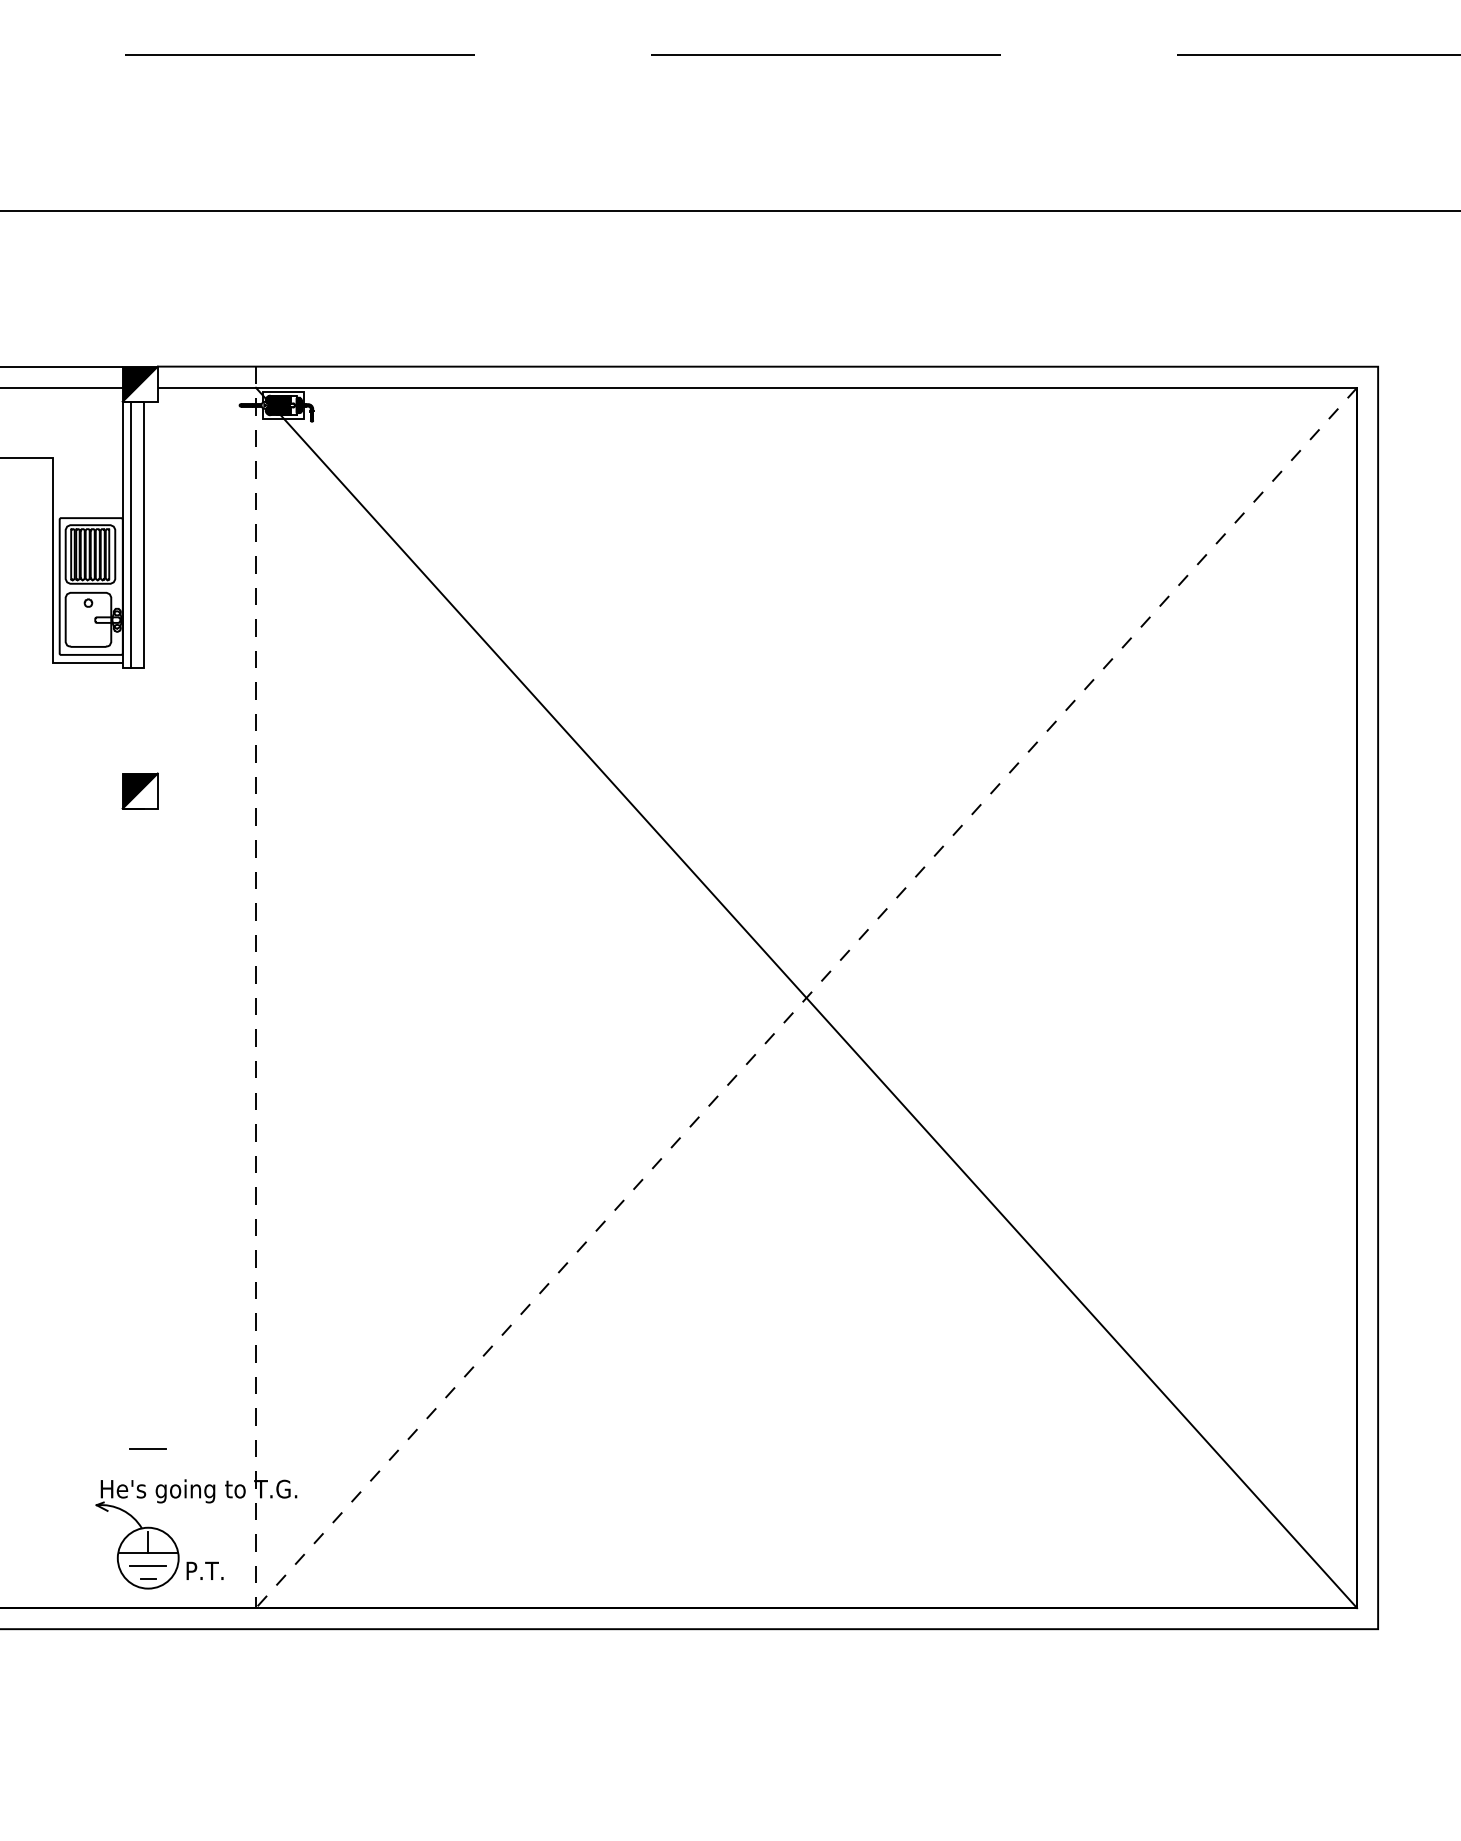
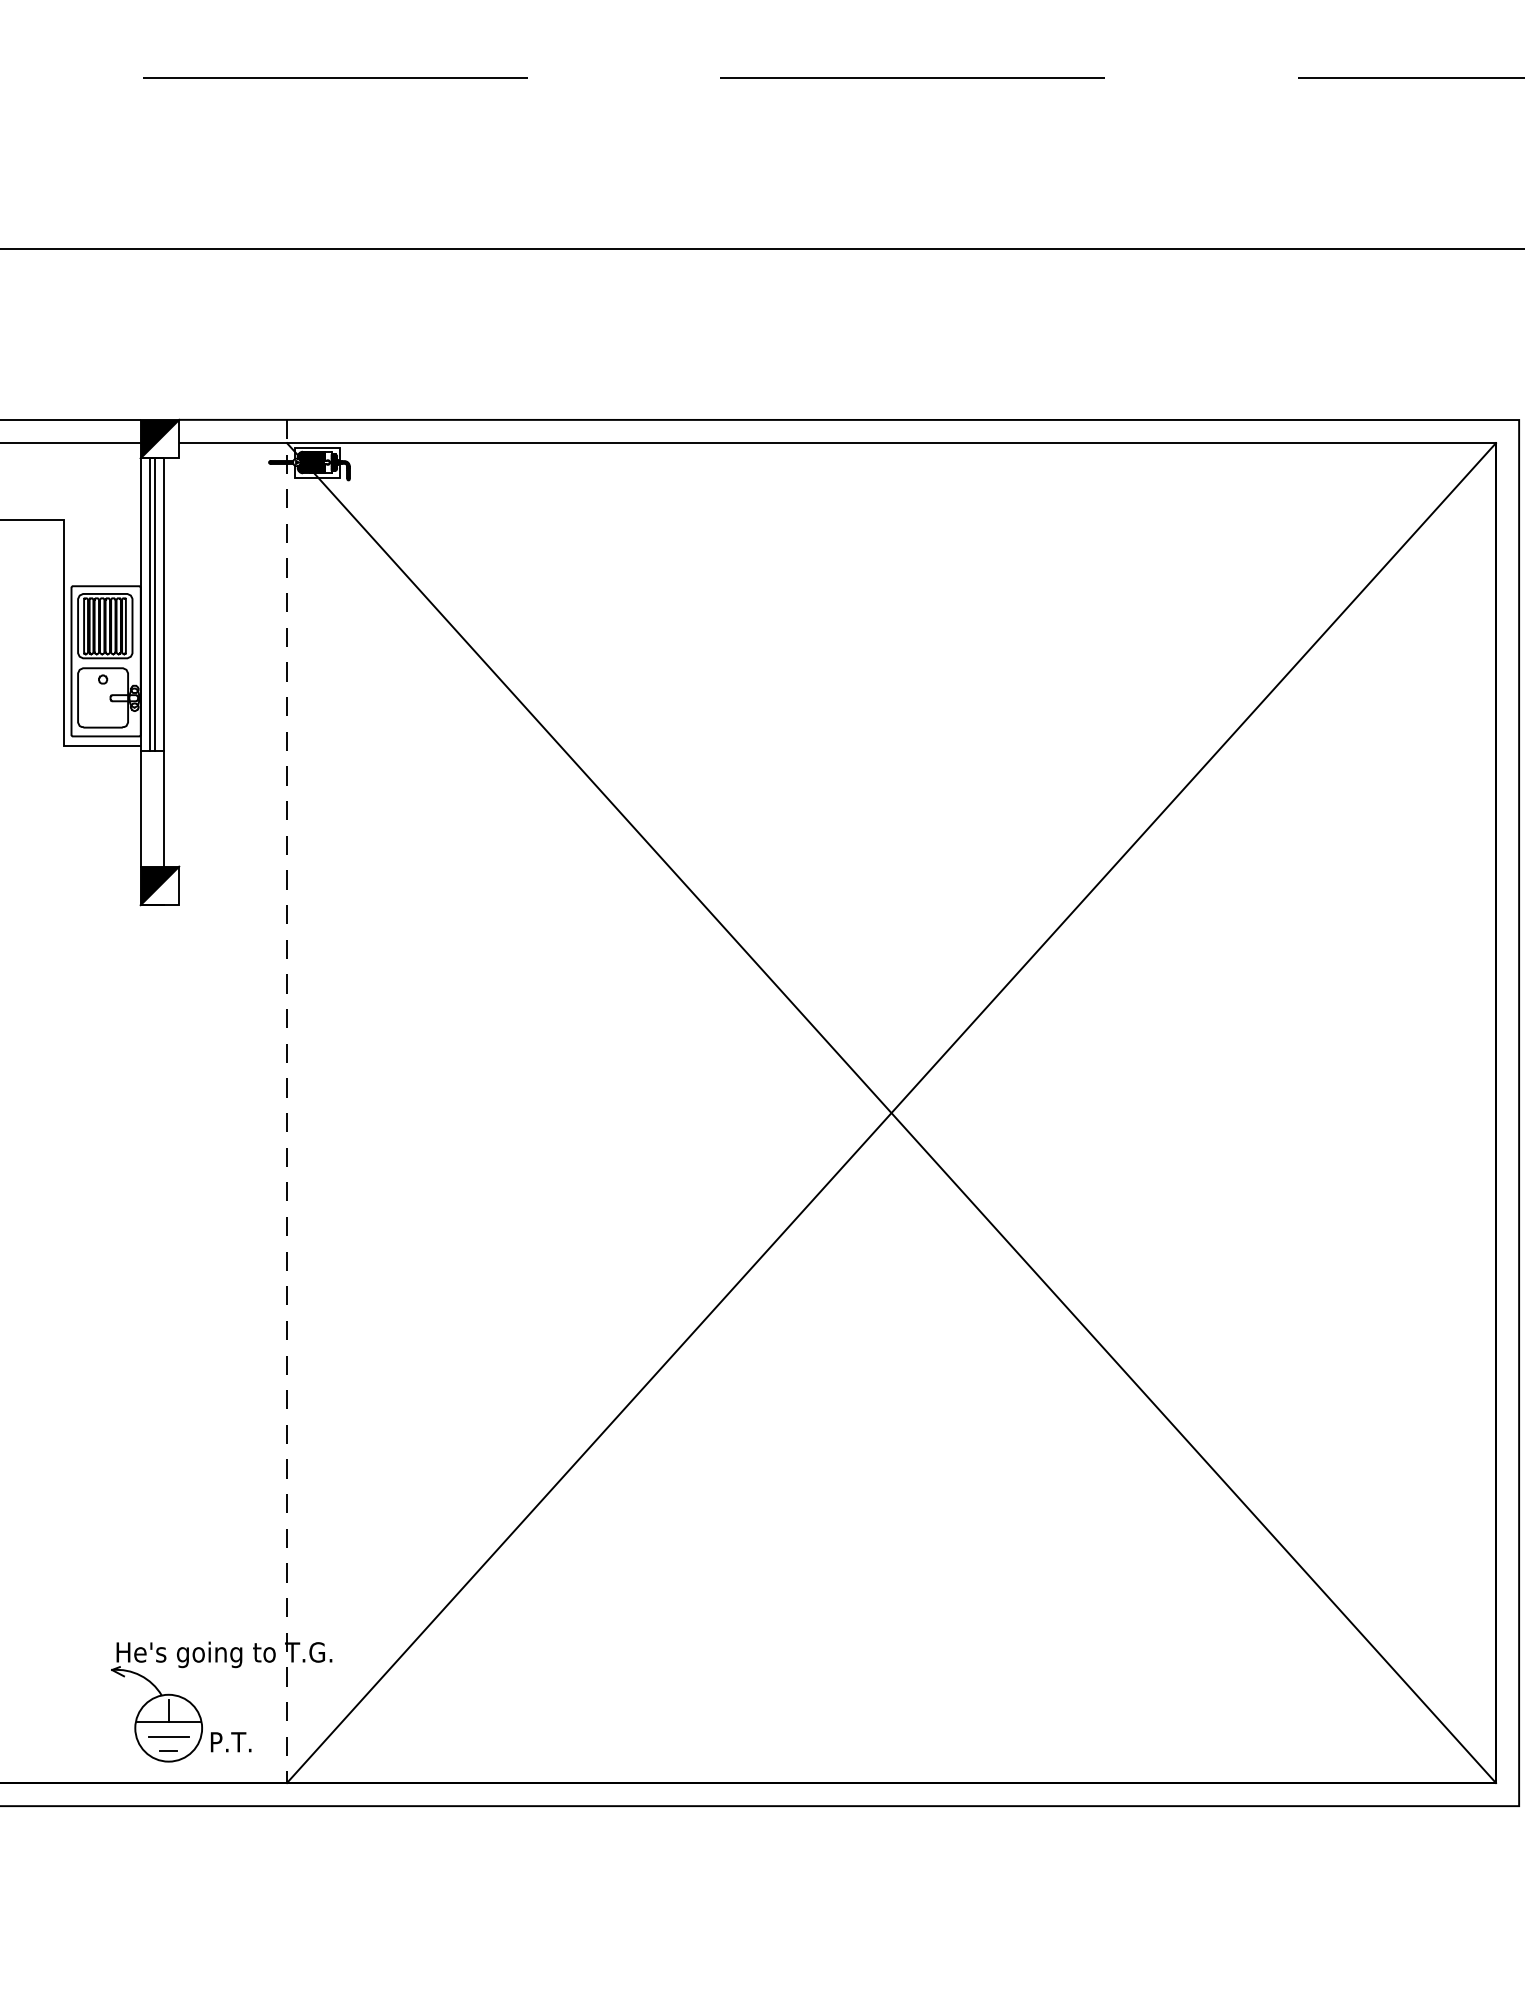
line: (135, 534) -> (154, 604), added
line: (122, 720) -> (140, 808), added
line: (143, 720) -> (163, 808), added
line: (806, 997) -> (891, 1112), dashed -> solid
line: (147, 1448) -> (167, 1607), removed

